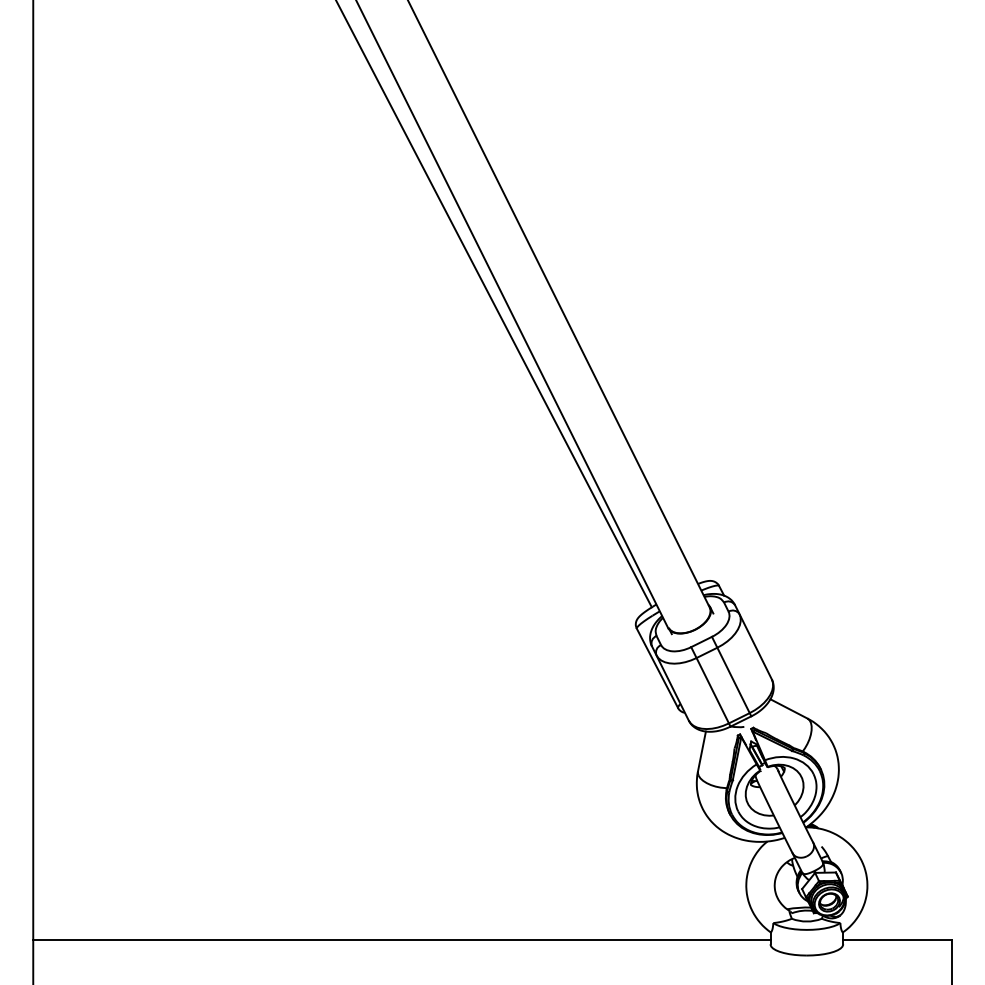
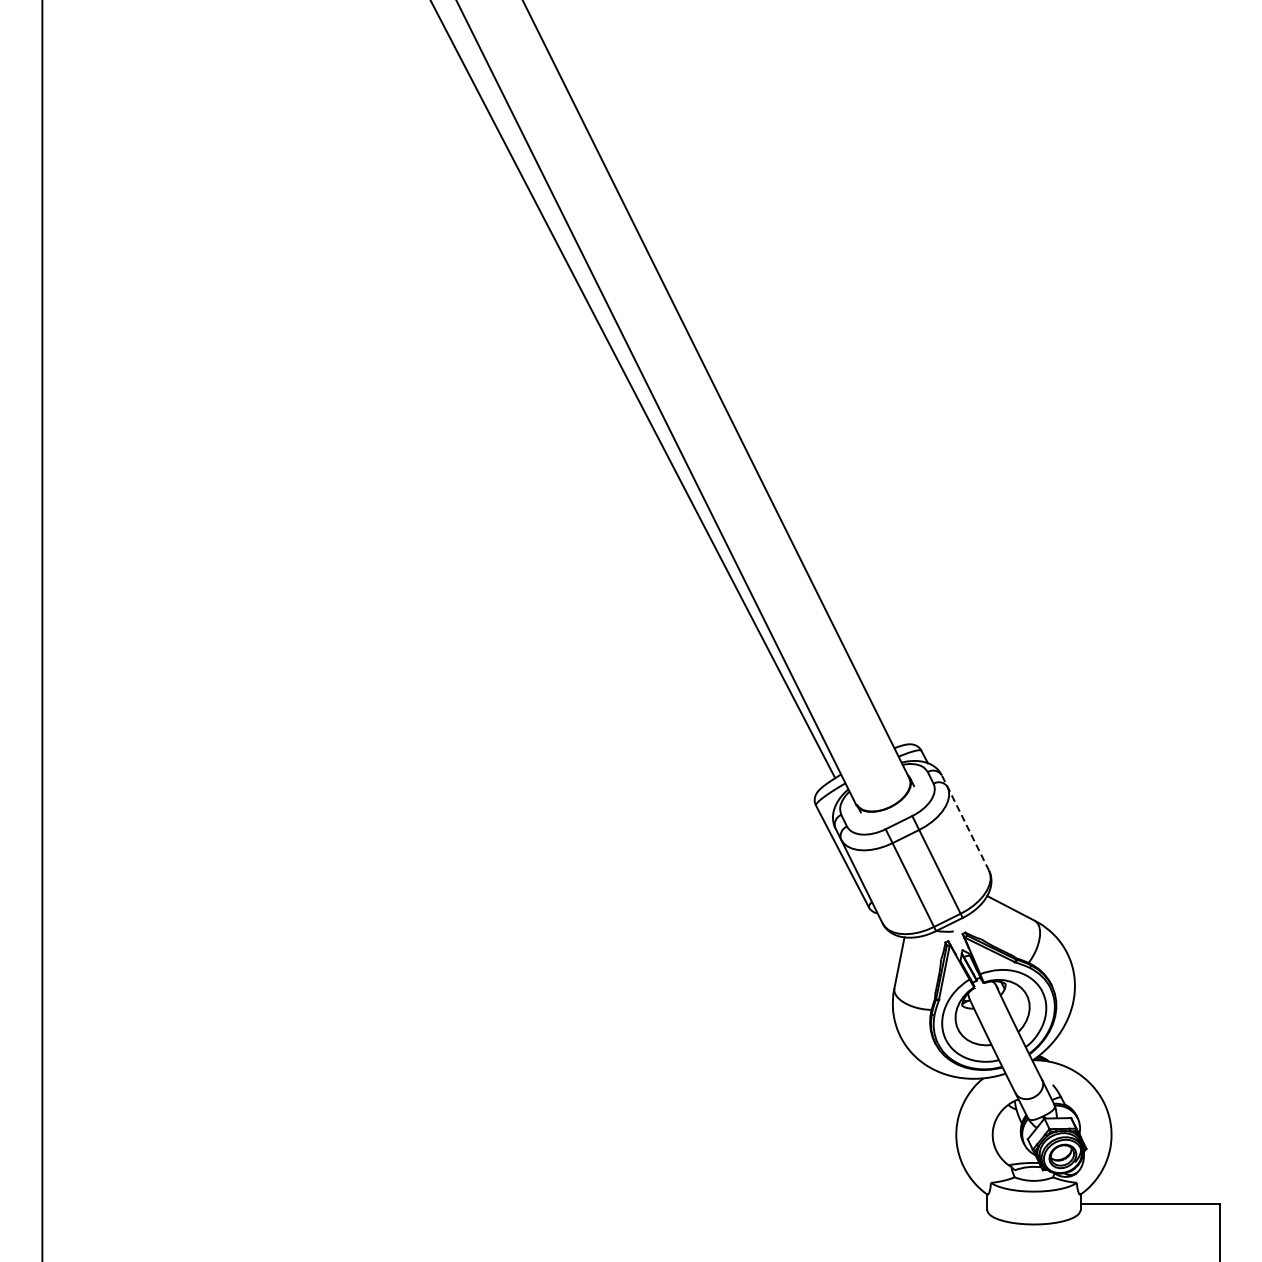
line: (753, 641) -> (965, 822), solid -> dashed
line: (401, 939) -> (514, 1204), removed

